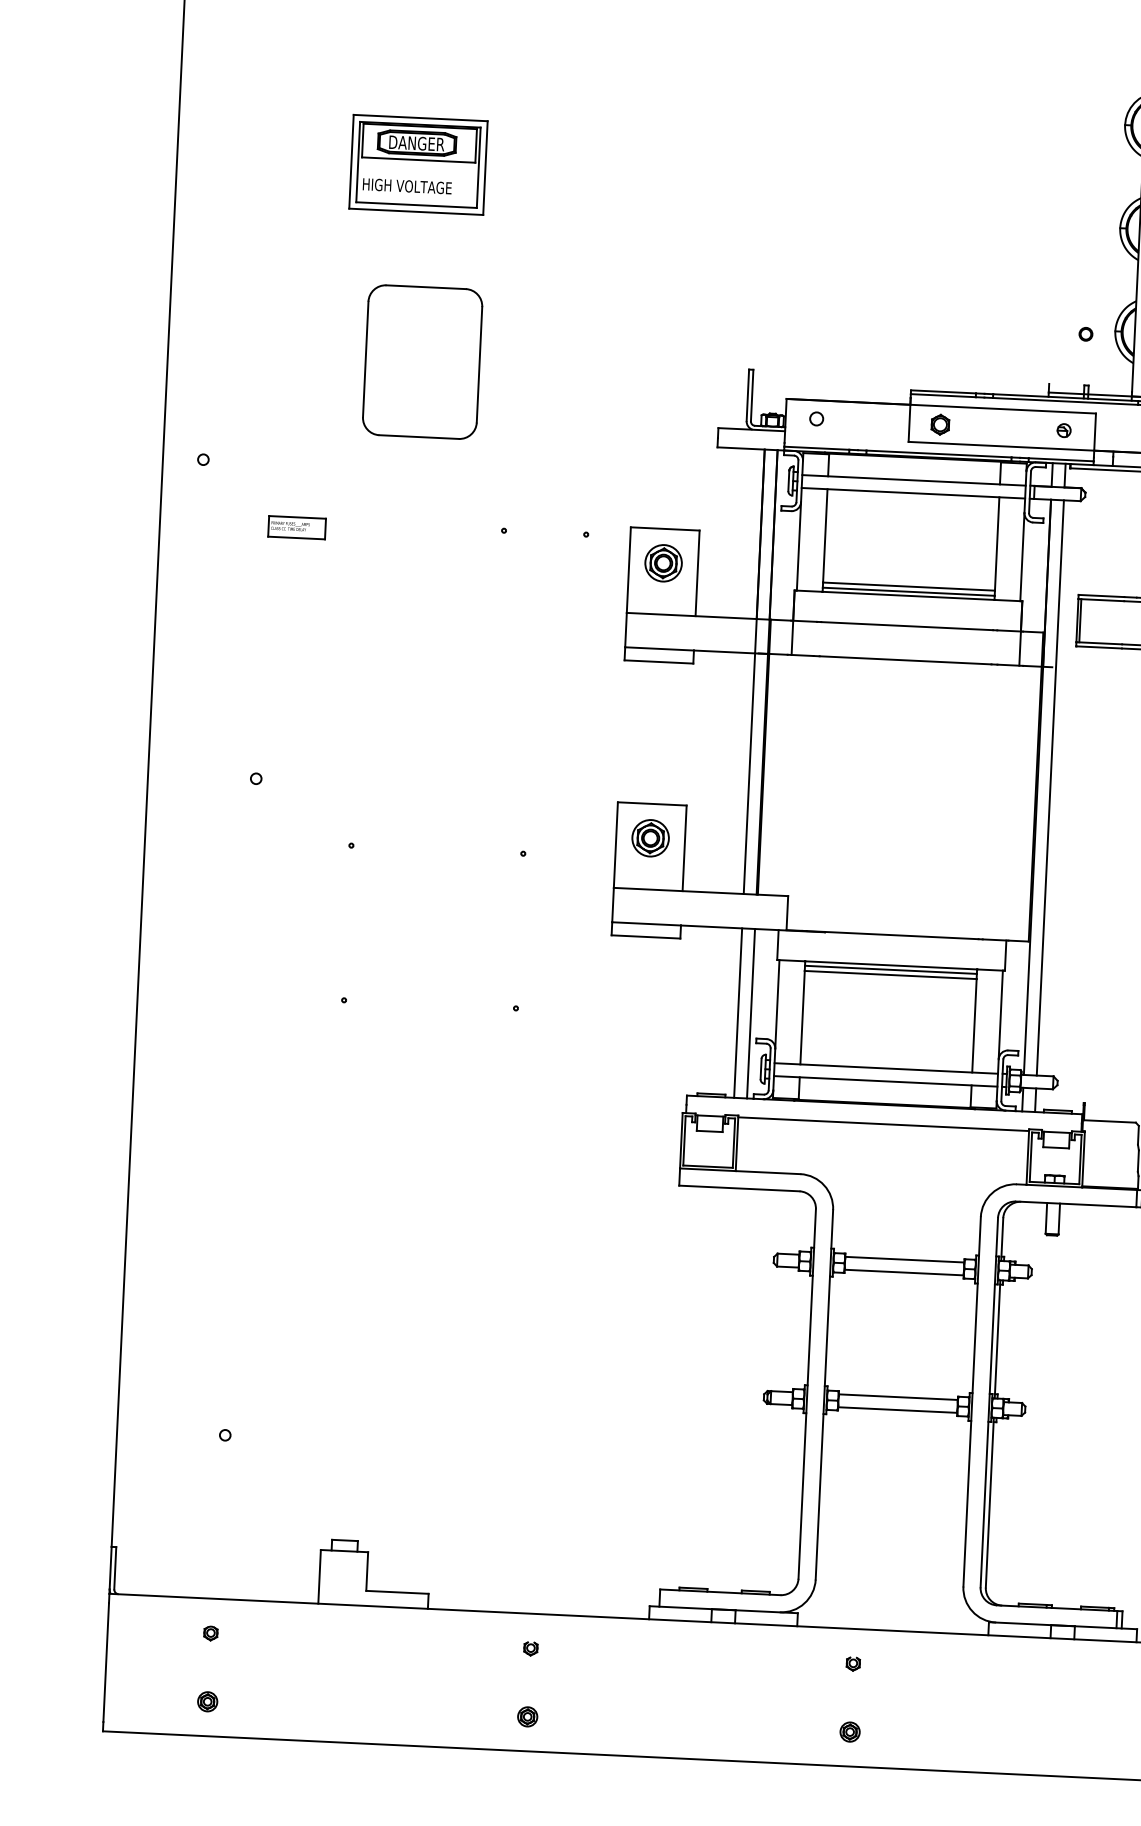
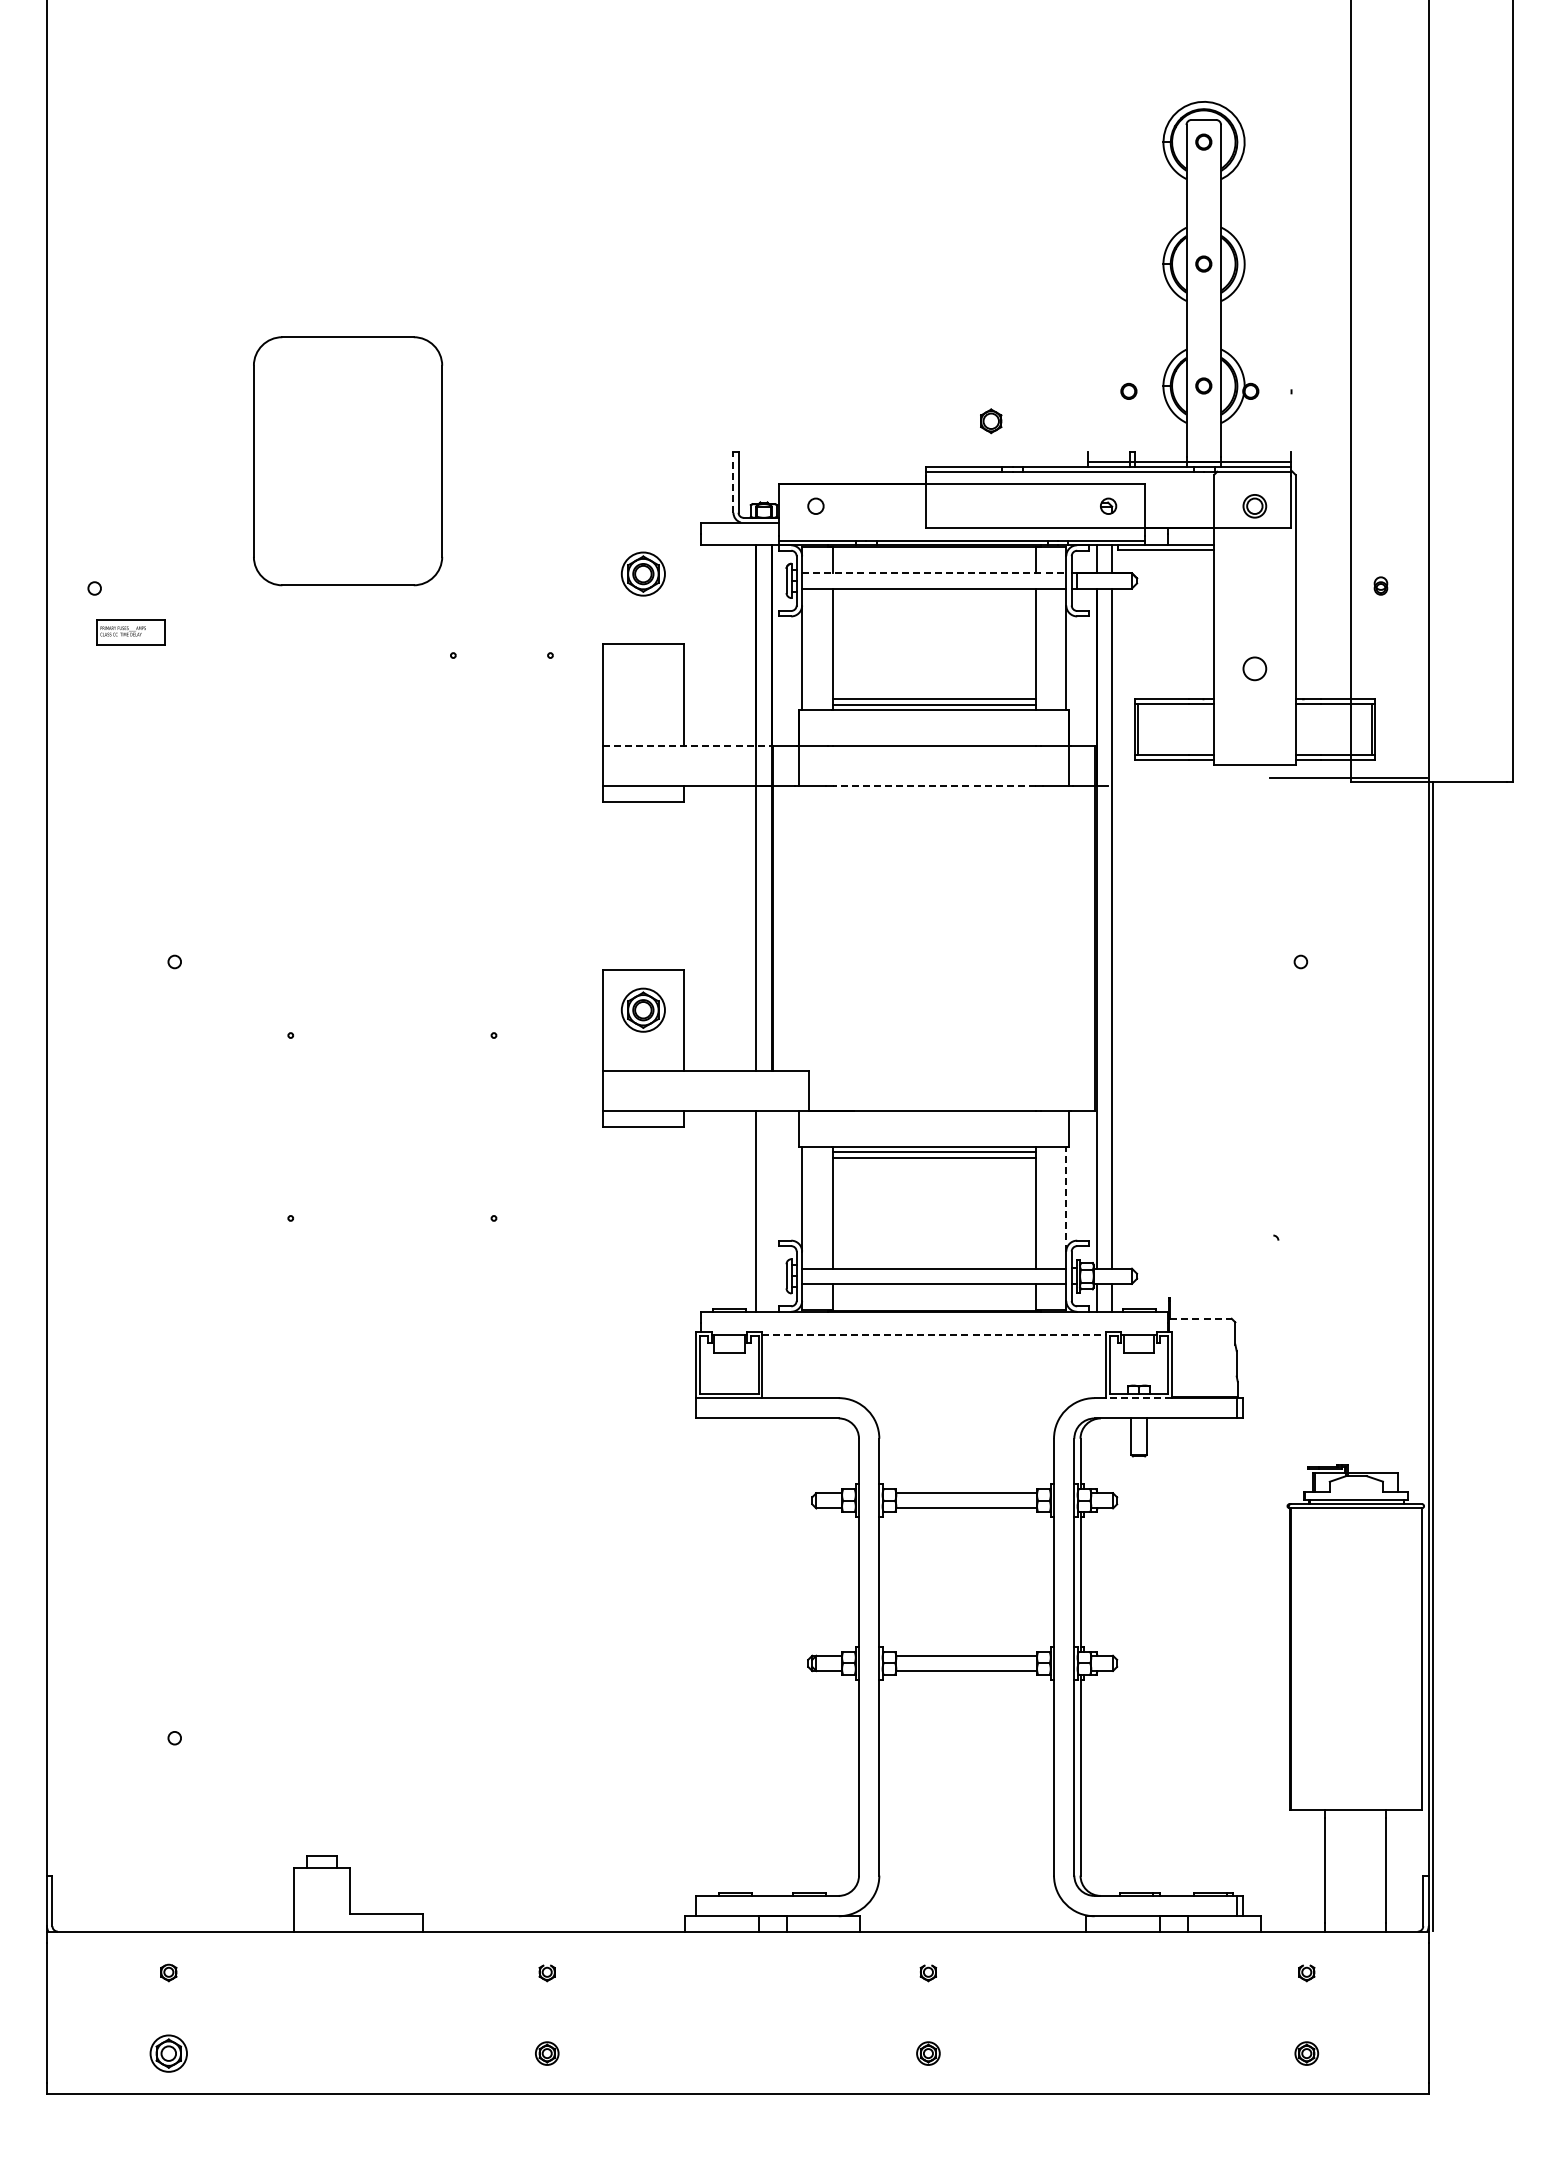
part: (418, 164) -> (331, 228), removed
part: (422, 361) -> (347, 460), size x1.4
line: (747, 394) -> (733, 481), solid -> dashed
part: (940, 424) -> (991, 421), moved
line: (914, 480) -> (934, 573), solid -> dashed
part: (296, 527) -> (130, 632), moved
part: (662, 562) -> (642, 573), moved
line: (699, 616) -> (688, 745), solid -> dashed
line: (905, 660) -> (934, 786), solid -> dashed
line: (750, 1013) -> (771, 1211), removed
line: (1000, 1014) -> (1066, 1198), solid -> dashed
line: (1110, 1121) -> (1201, 1318), solid -> dashed
line: (883, 1124) -> (934, 1334), solid -> dashed
line: (1054, 1186) -> (1139, 1398), solid -> dashed
part: (207, 1701) -> (168, 2053), size x1.6

